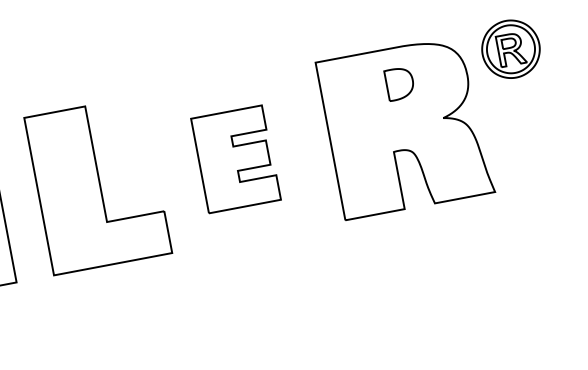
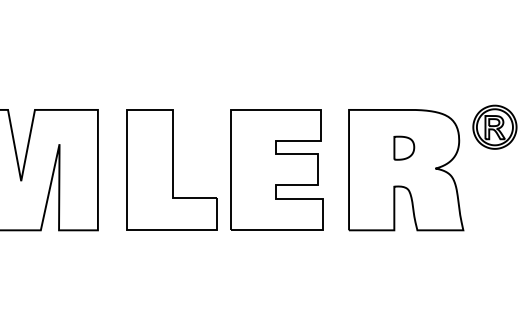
part: (400, 82) -> (404, 147), moved
part: (235, 158) -> (276, 169), size x1.67

